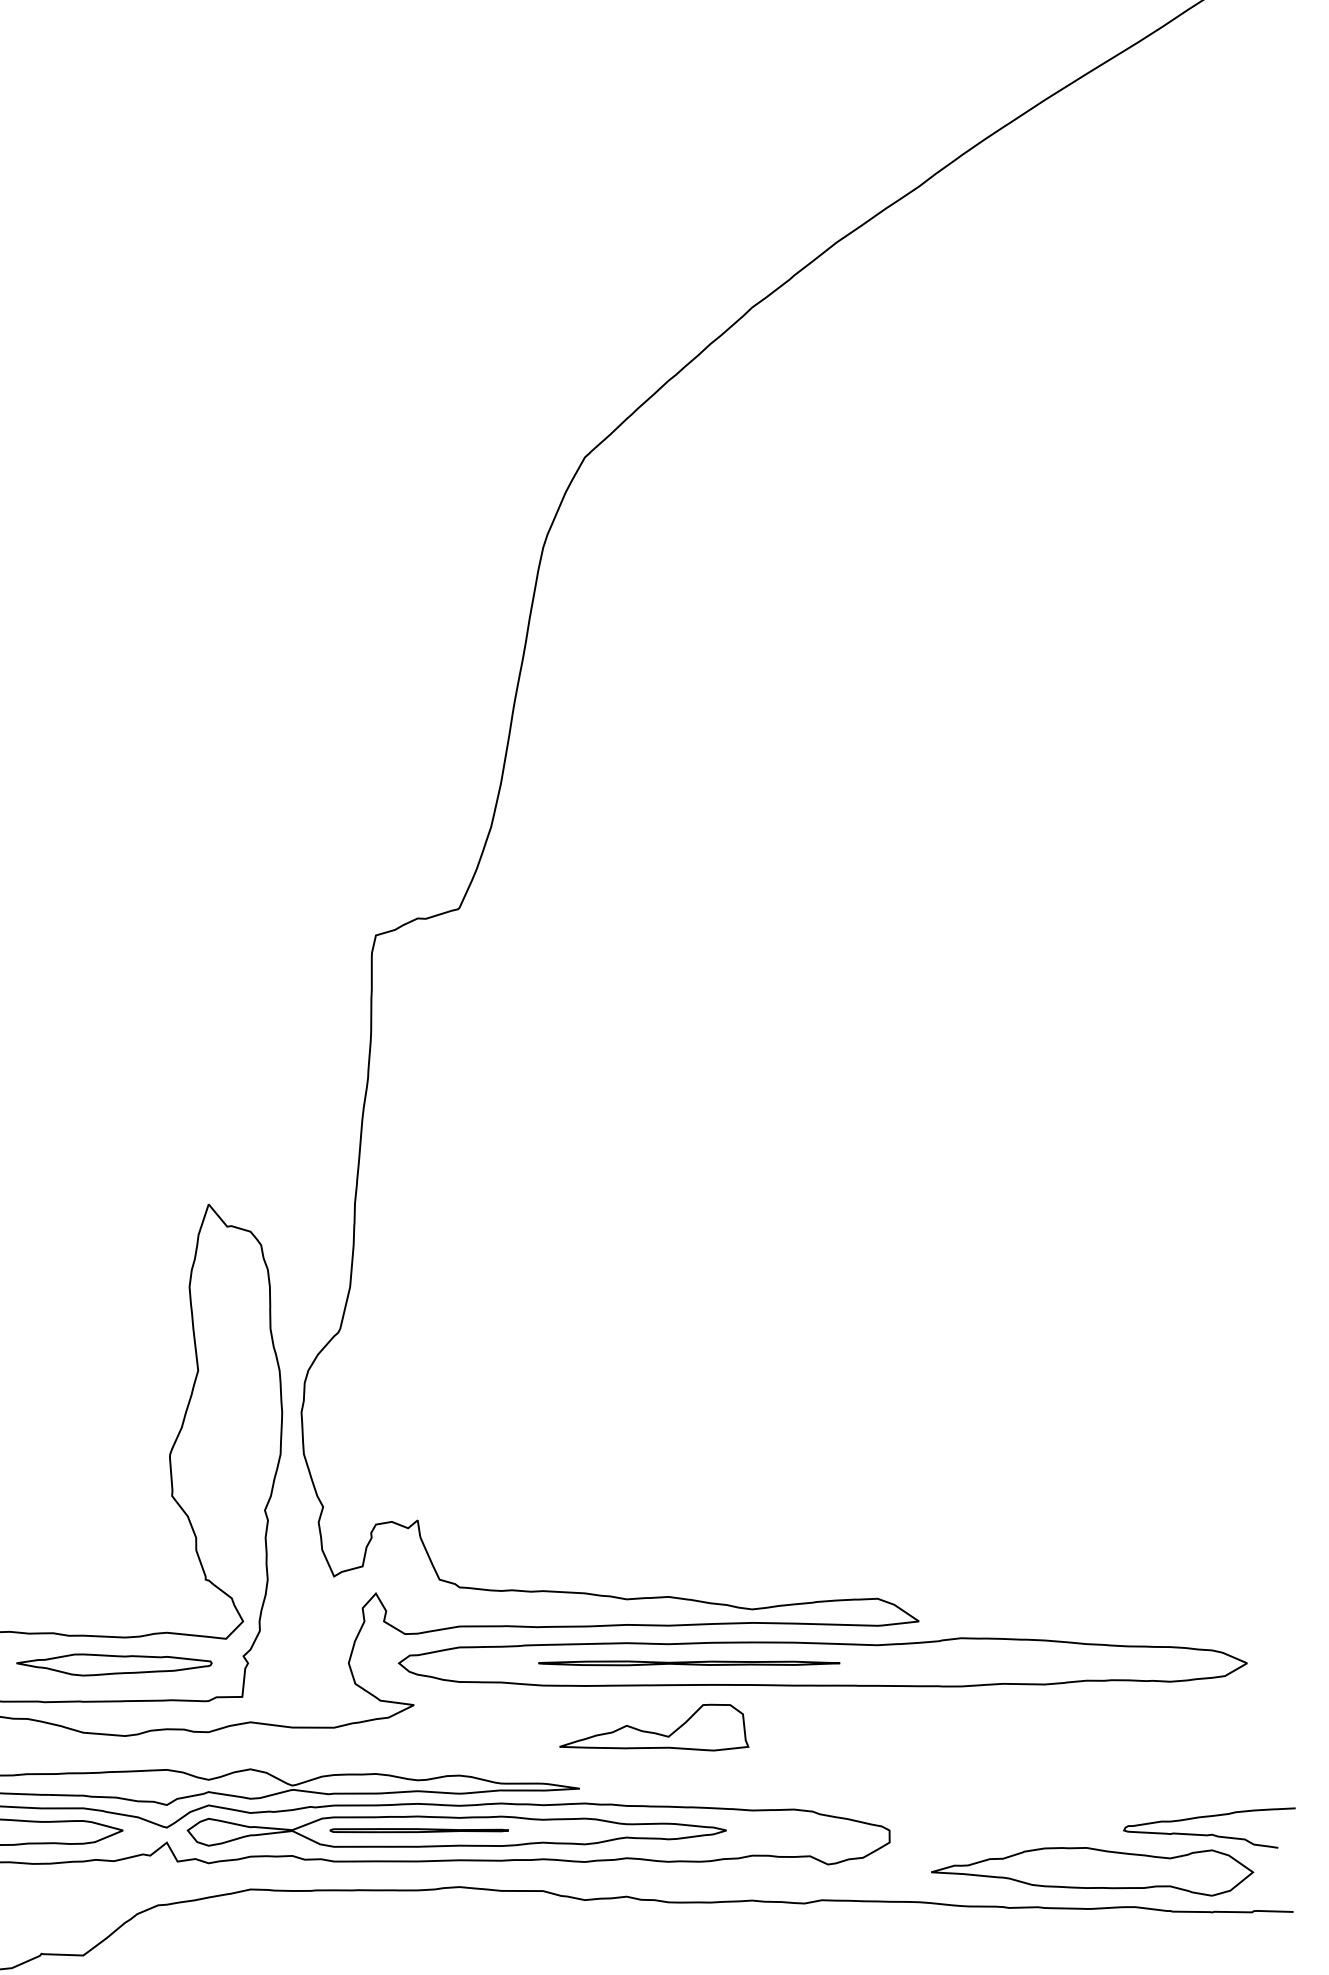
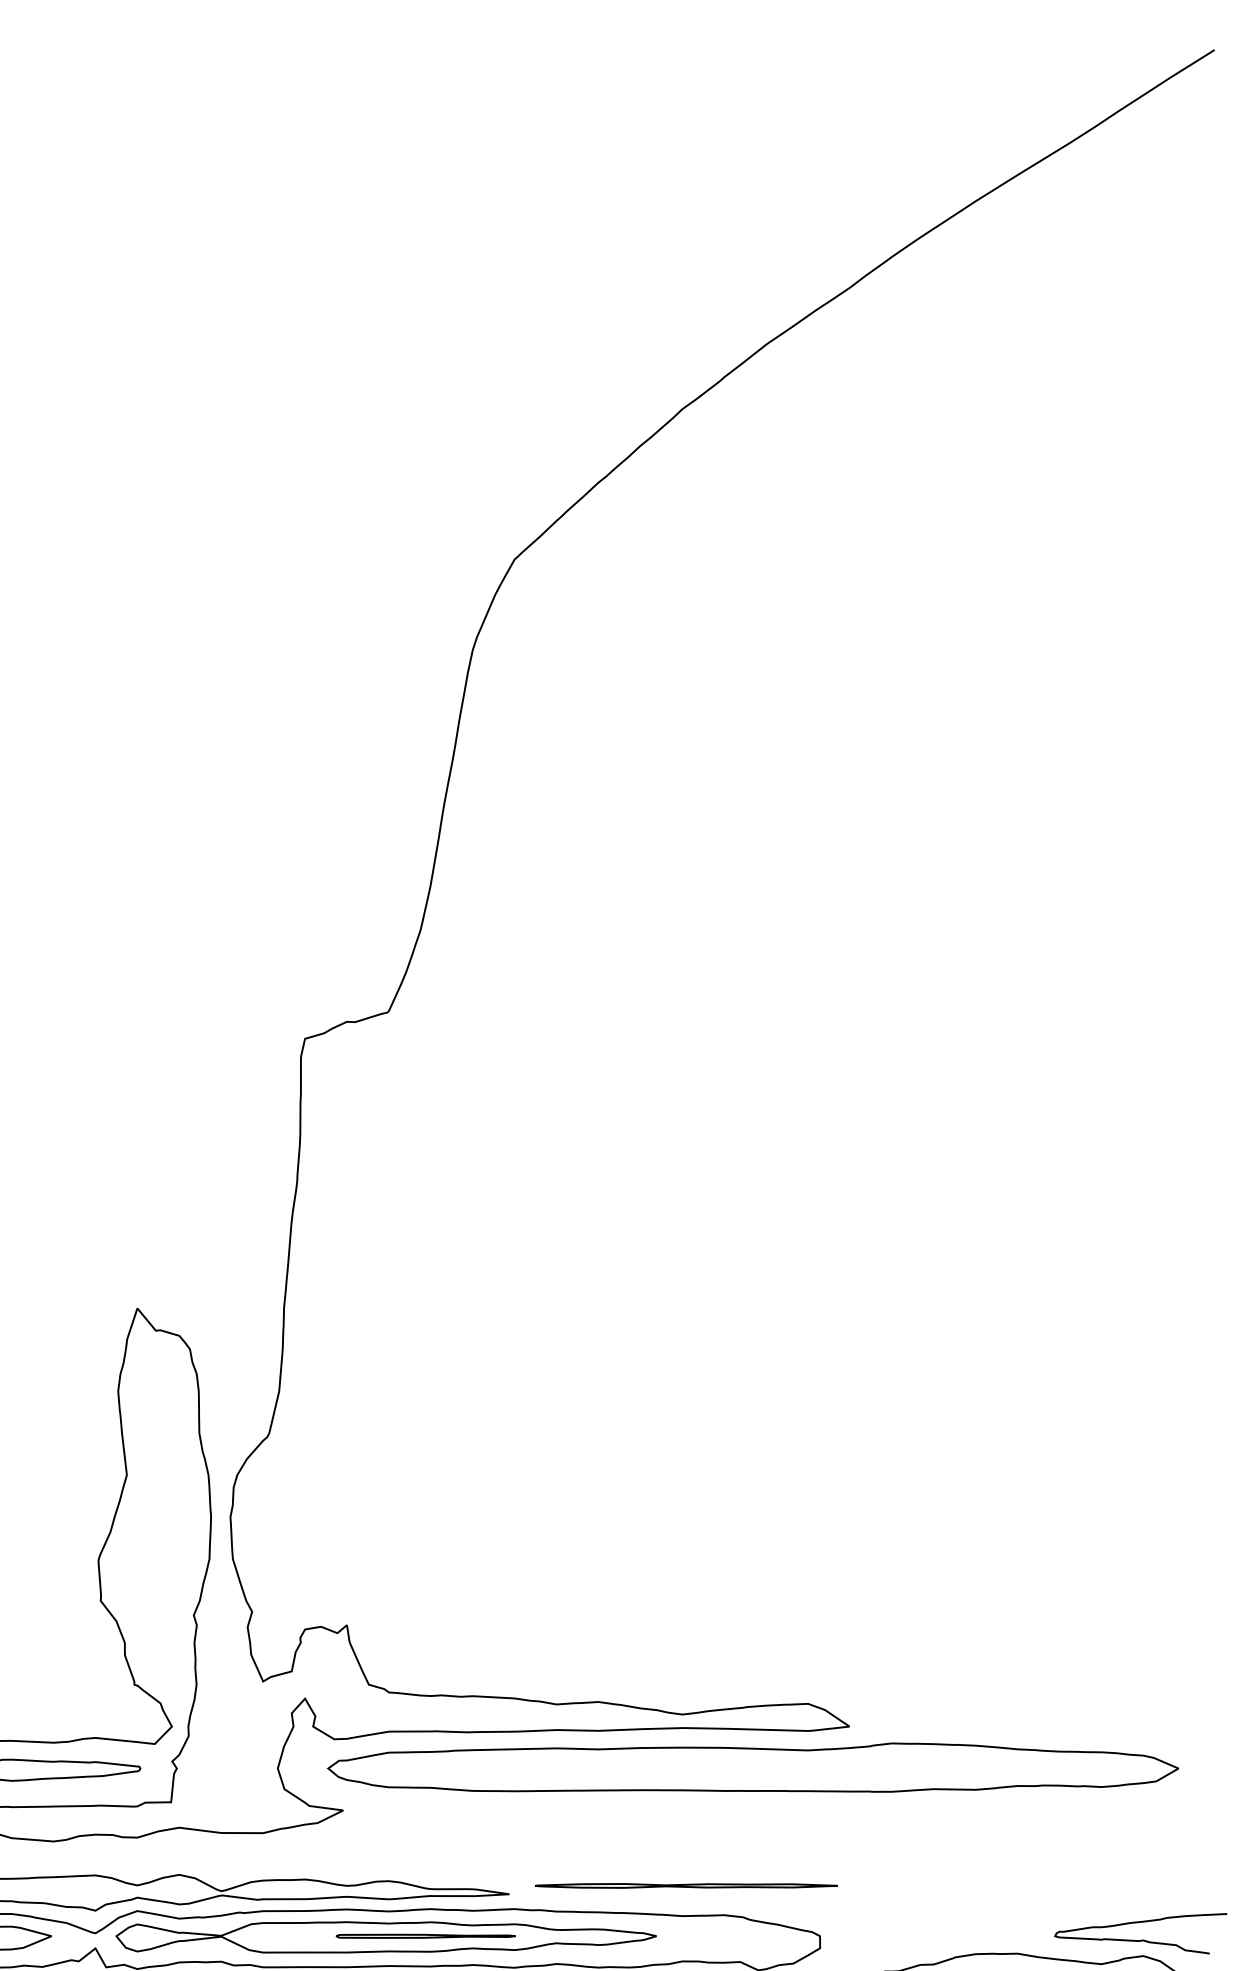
part: (689, 1663) -> (686, 1886), moved
part: (654, 1727) -> (584, 1832), removed
part: (418, 1830) -> (424, 1936), moved

